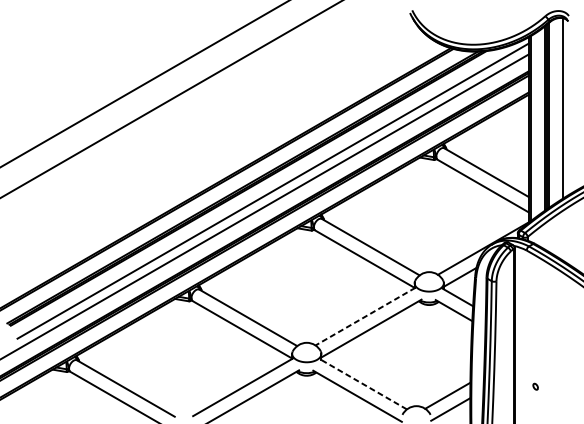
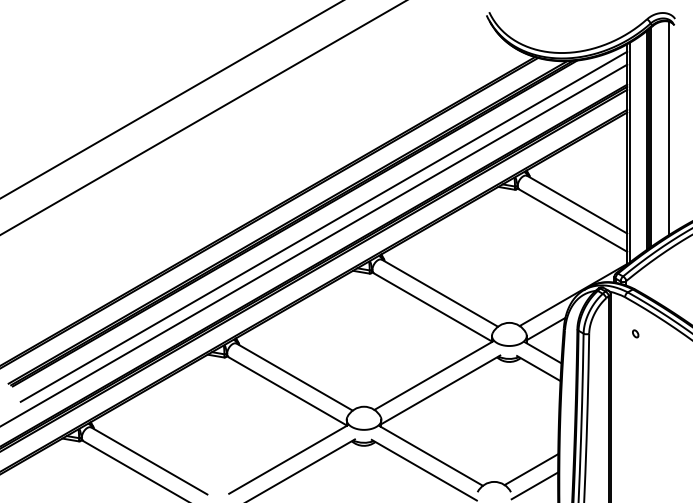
line: (365, 316) -> (433, 375), dashed -> solid
line: (363, 383) -> (431, 455), dashed -> solid
part: (535, 386) -> (635, 333), moved

